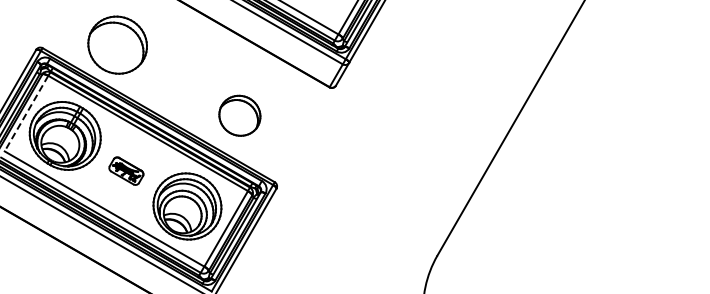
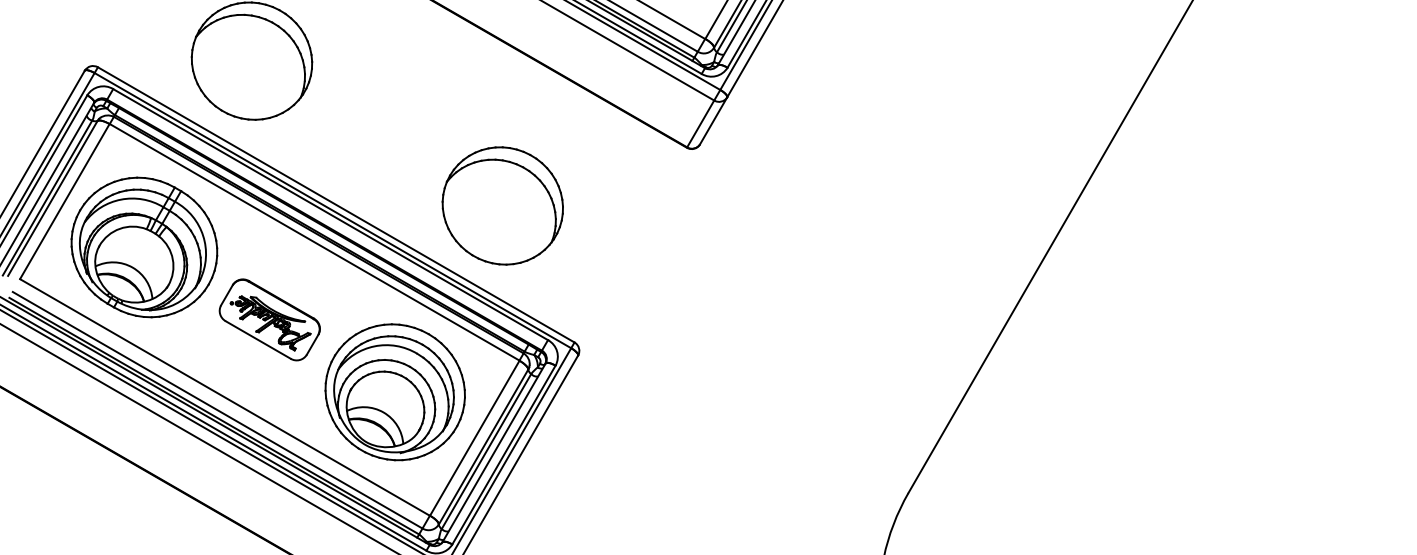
line: (26, 113) -> (64, 201), dashed -> solid
part: (239, 115) -> (502, 205), size x1.43
part: (126, 170) -> (270, 318), size x1.43

